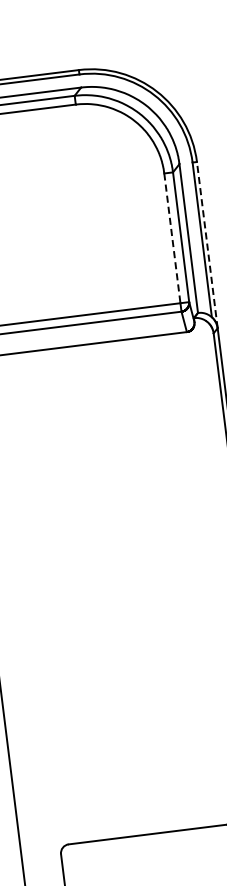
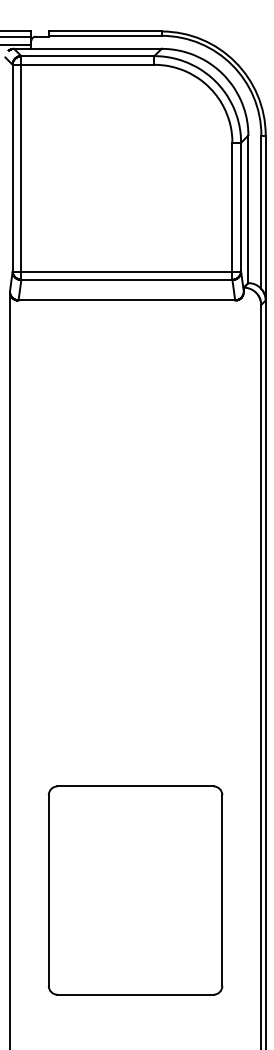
line: (172, 238) -> (232, 207), dashed -> solid
line: (207, 244) -> (265, 217), dashed -> solid

